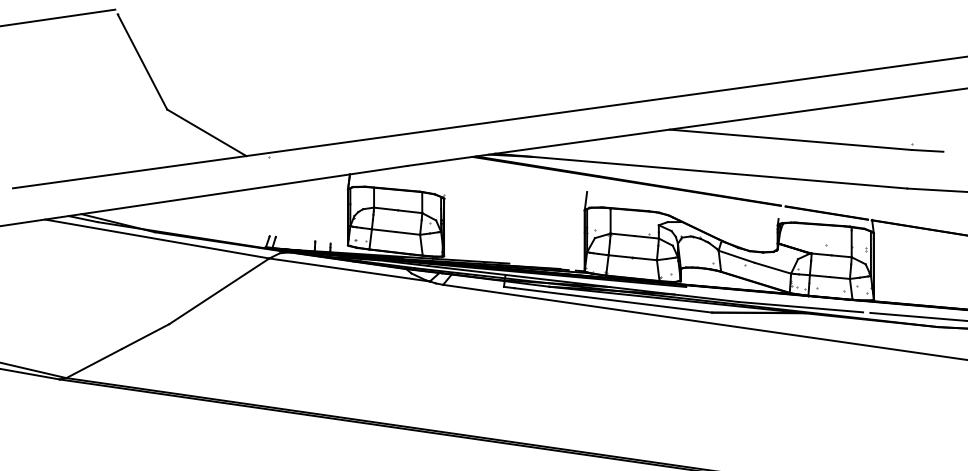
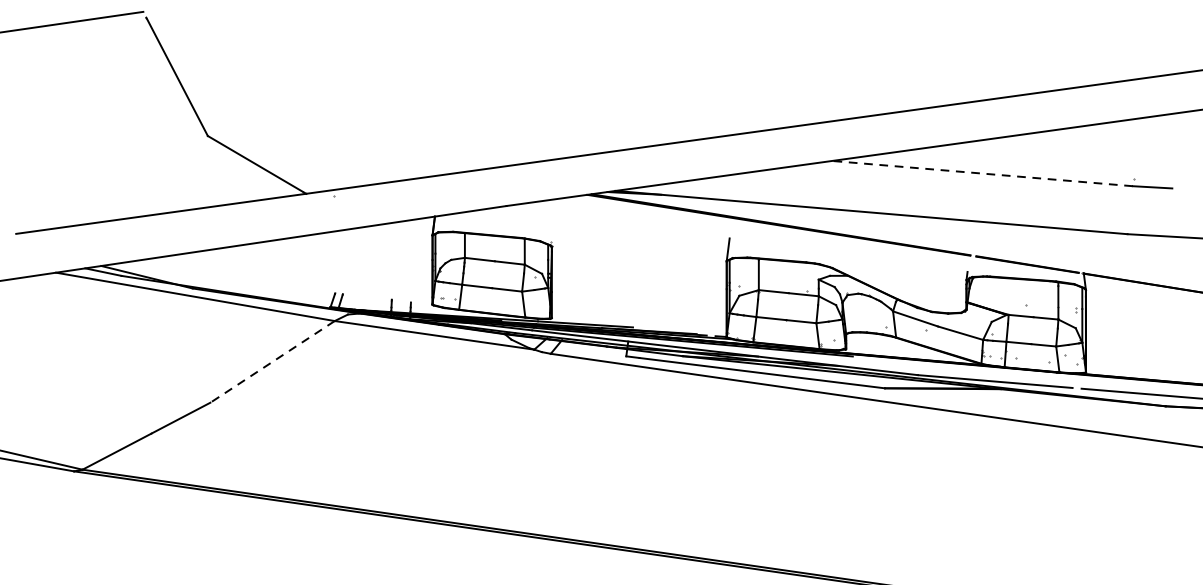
line: (790, 139) -> (982, 173), solid -> dashed
line: (219, 291) -> (272, 362), solid -> dashed

